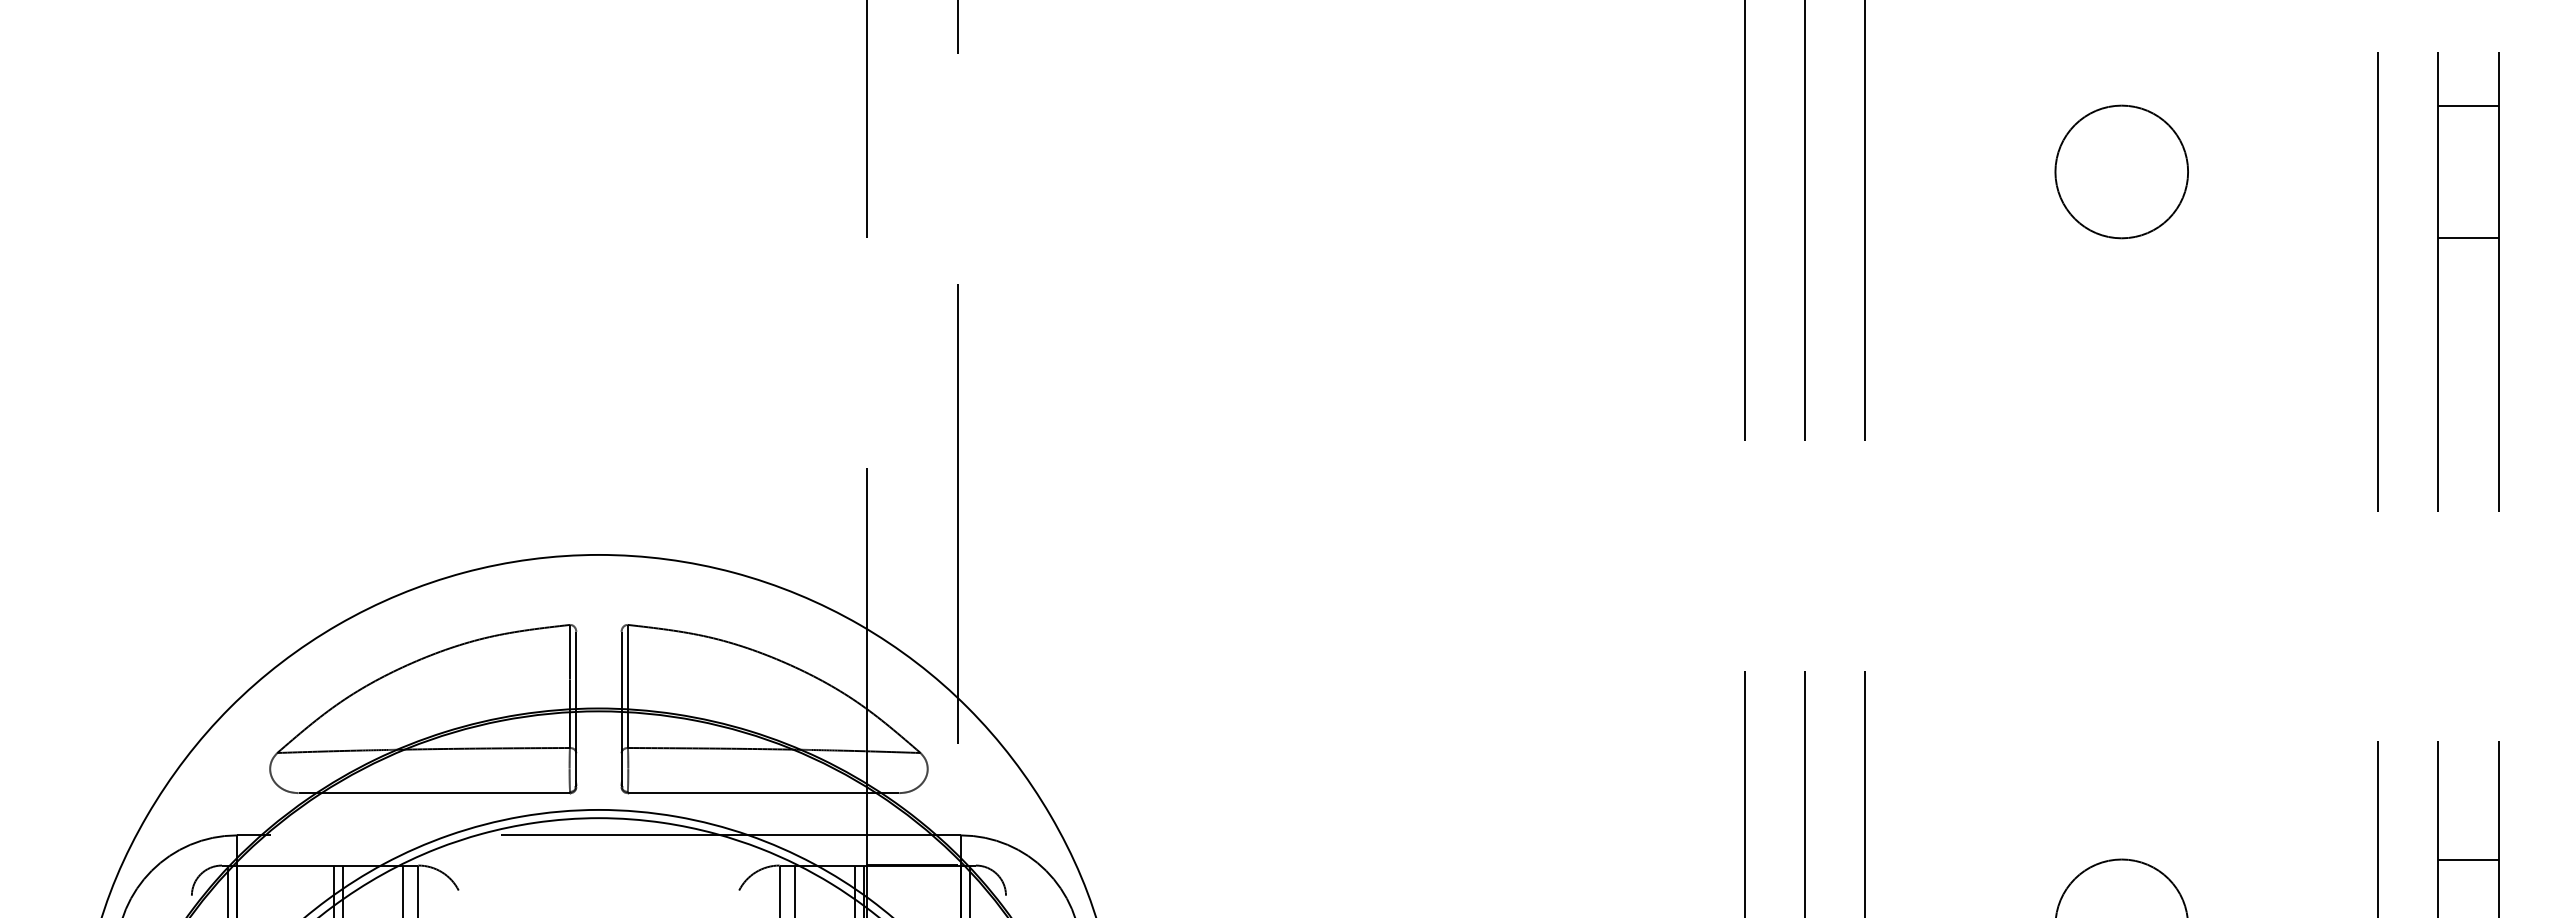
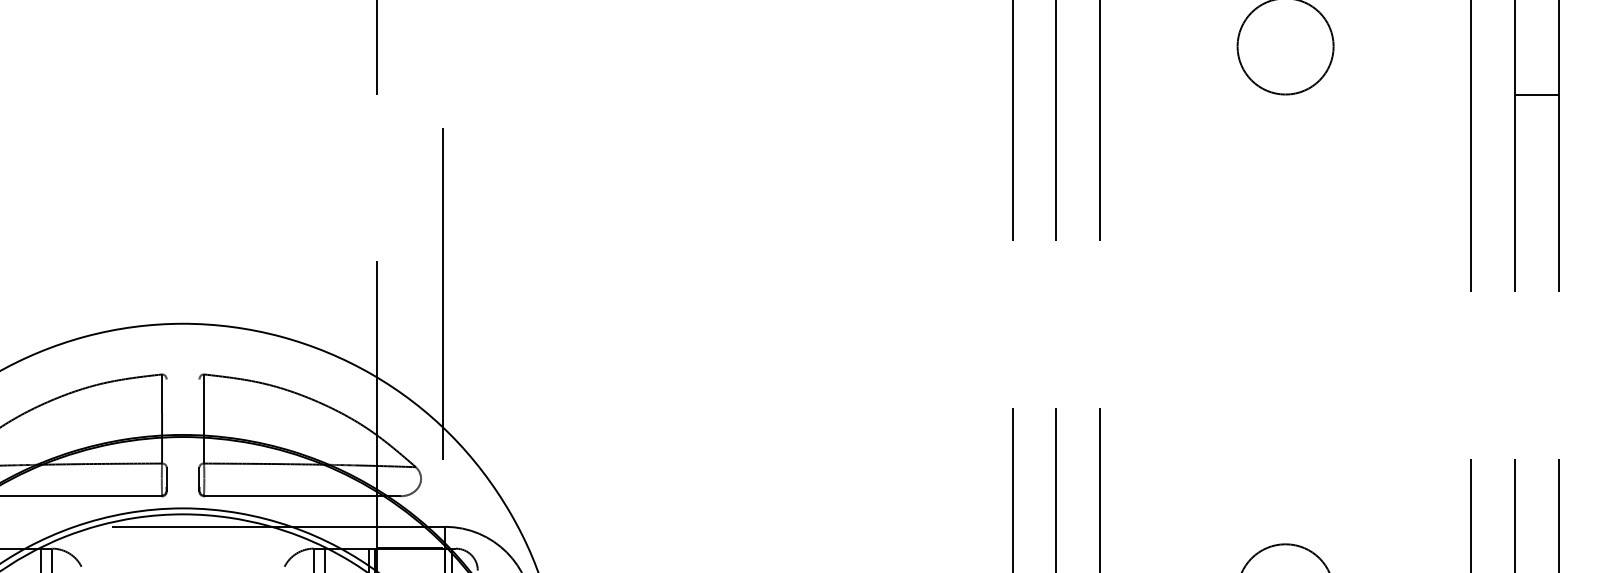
line: (576, 692) -> (166, 423), removed
line: (621, 692) -> (199, 423), removed
line: (2468, 859) -> (1536, 544), removed

